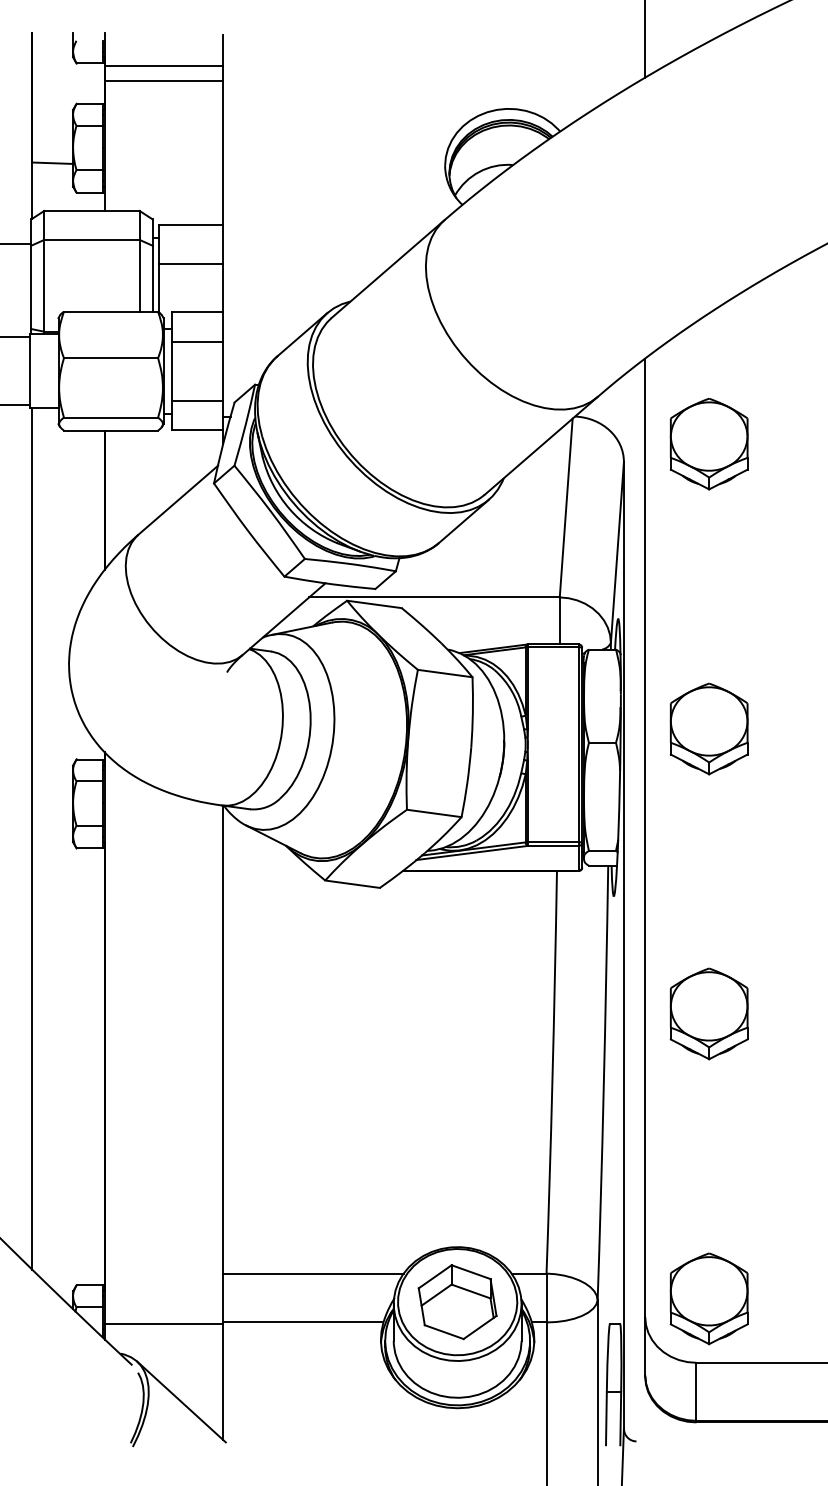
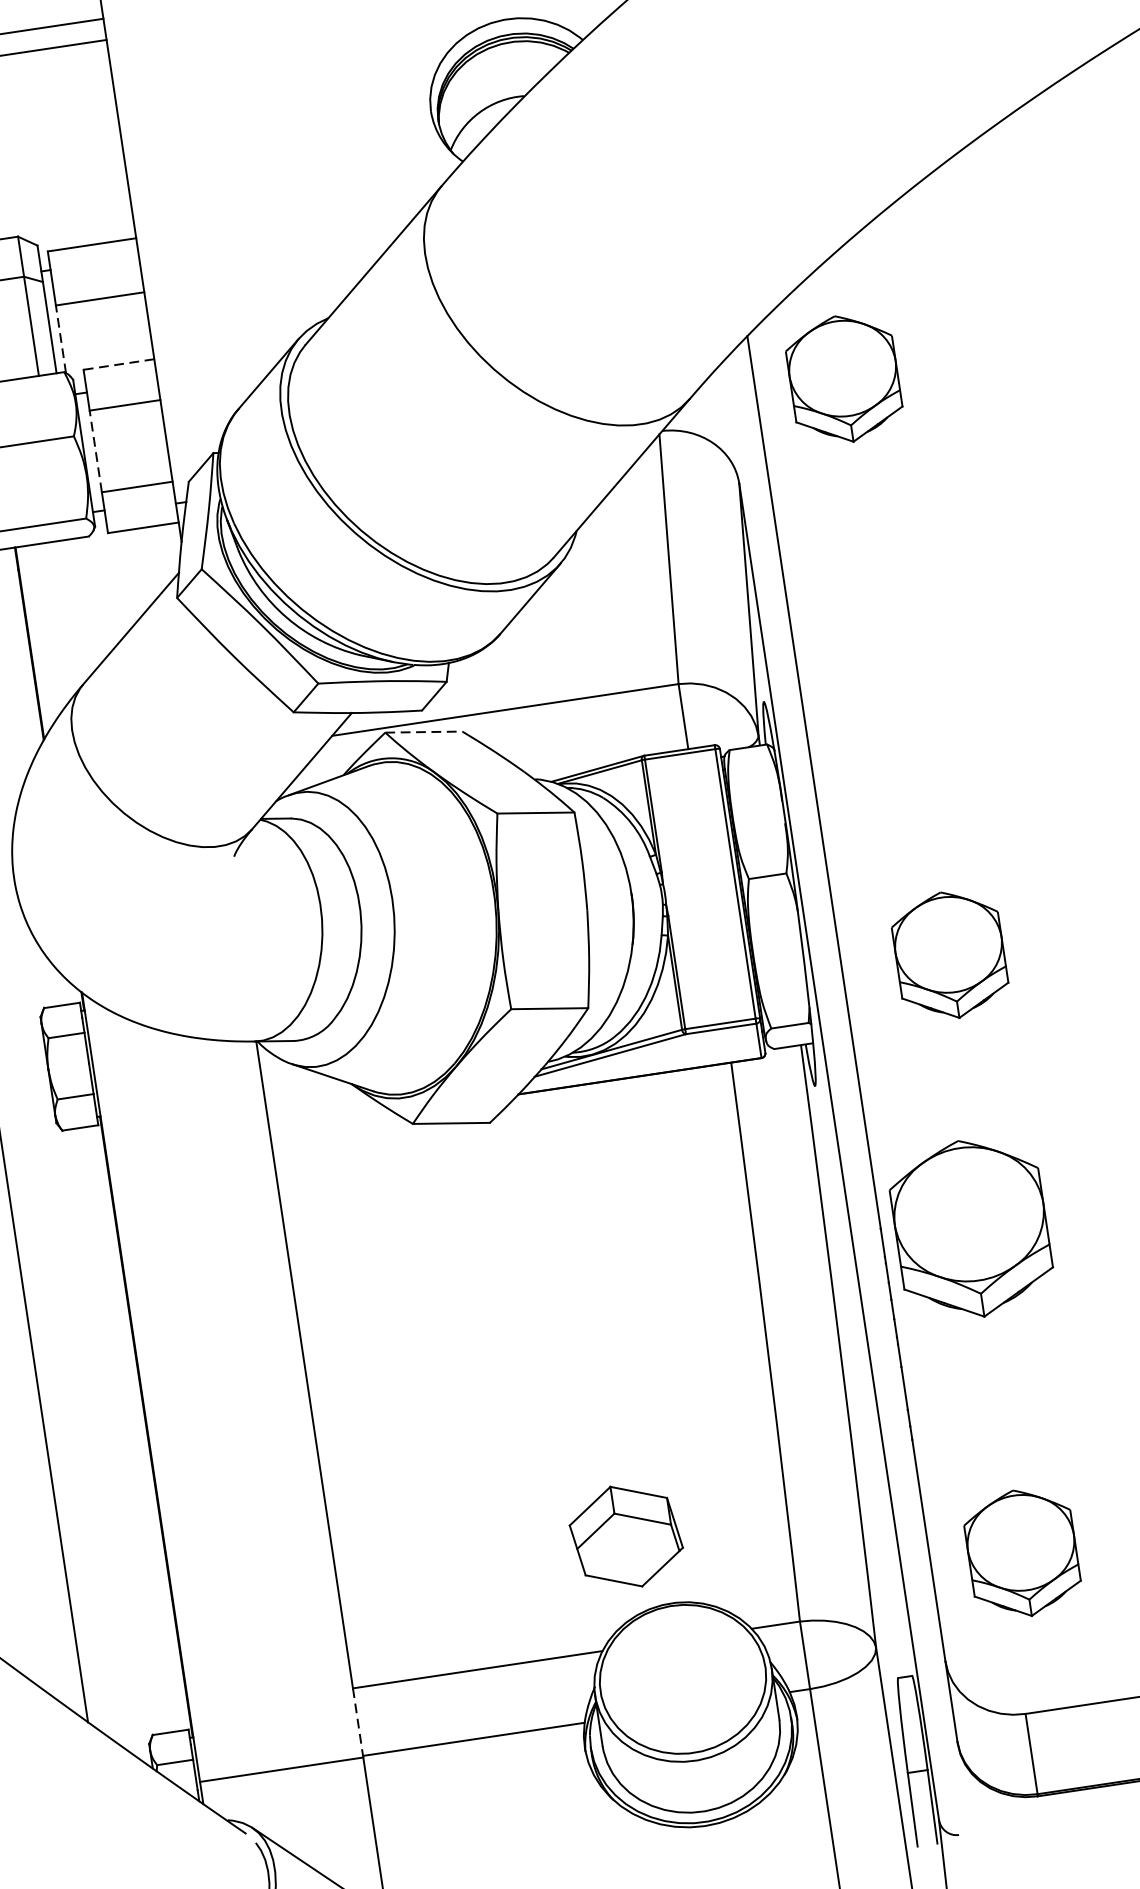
line: (159, 288) -> (61, 339), solid -> dashed
line: (197, 312) -> (118, 365), solid -> dashed
line: (172, 371) -> (96, 451), solid -> dashed
part: (708, 444) -> (843, 379), moved
line: (374, 604) -> (423, 732), solid -> dashed
part: (708, 728) -> (949, 954), moved
part: (708, 1013) -> (970, 1228), size x1.4
line: (223, 1298) -> (358, 1722), solid -> dashed
part: (708, 1298) -> (1021, 1553), moved
part: (457, 1302) -> (626, 1537), moved

